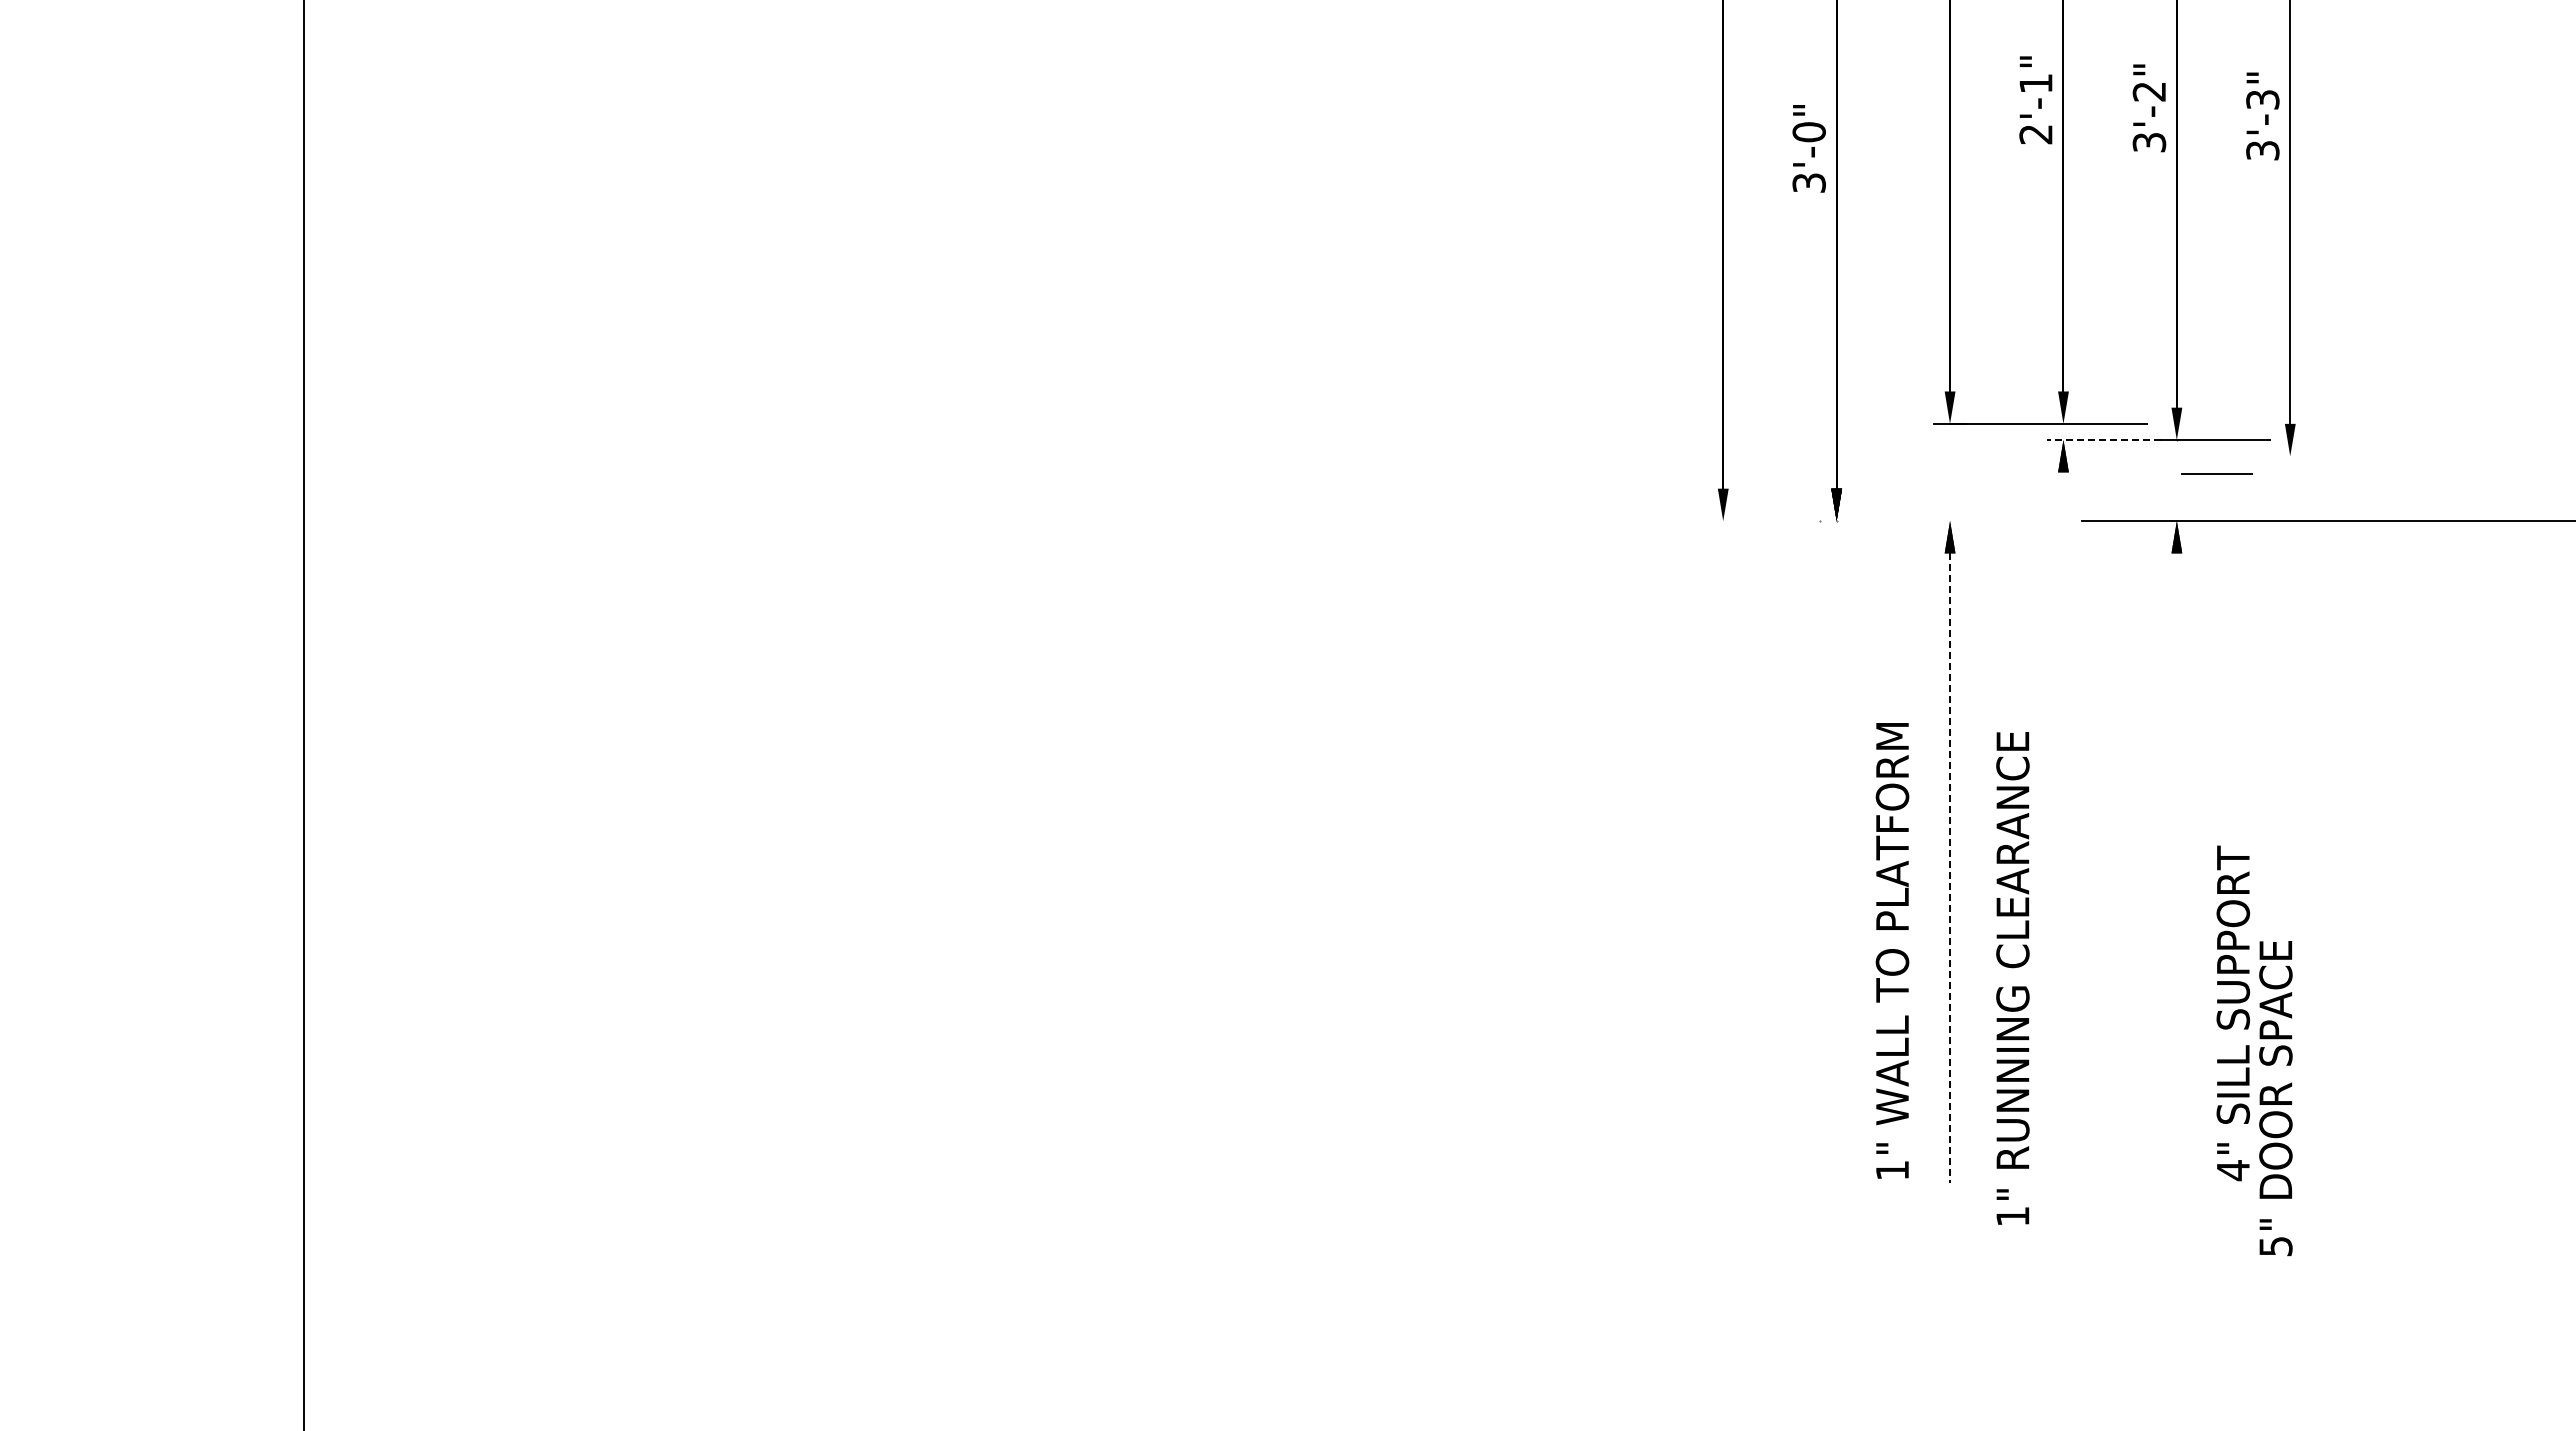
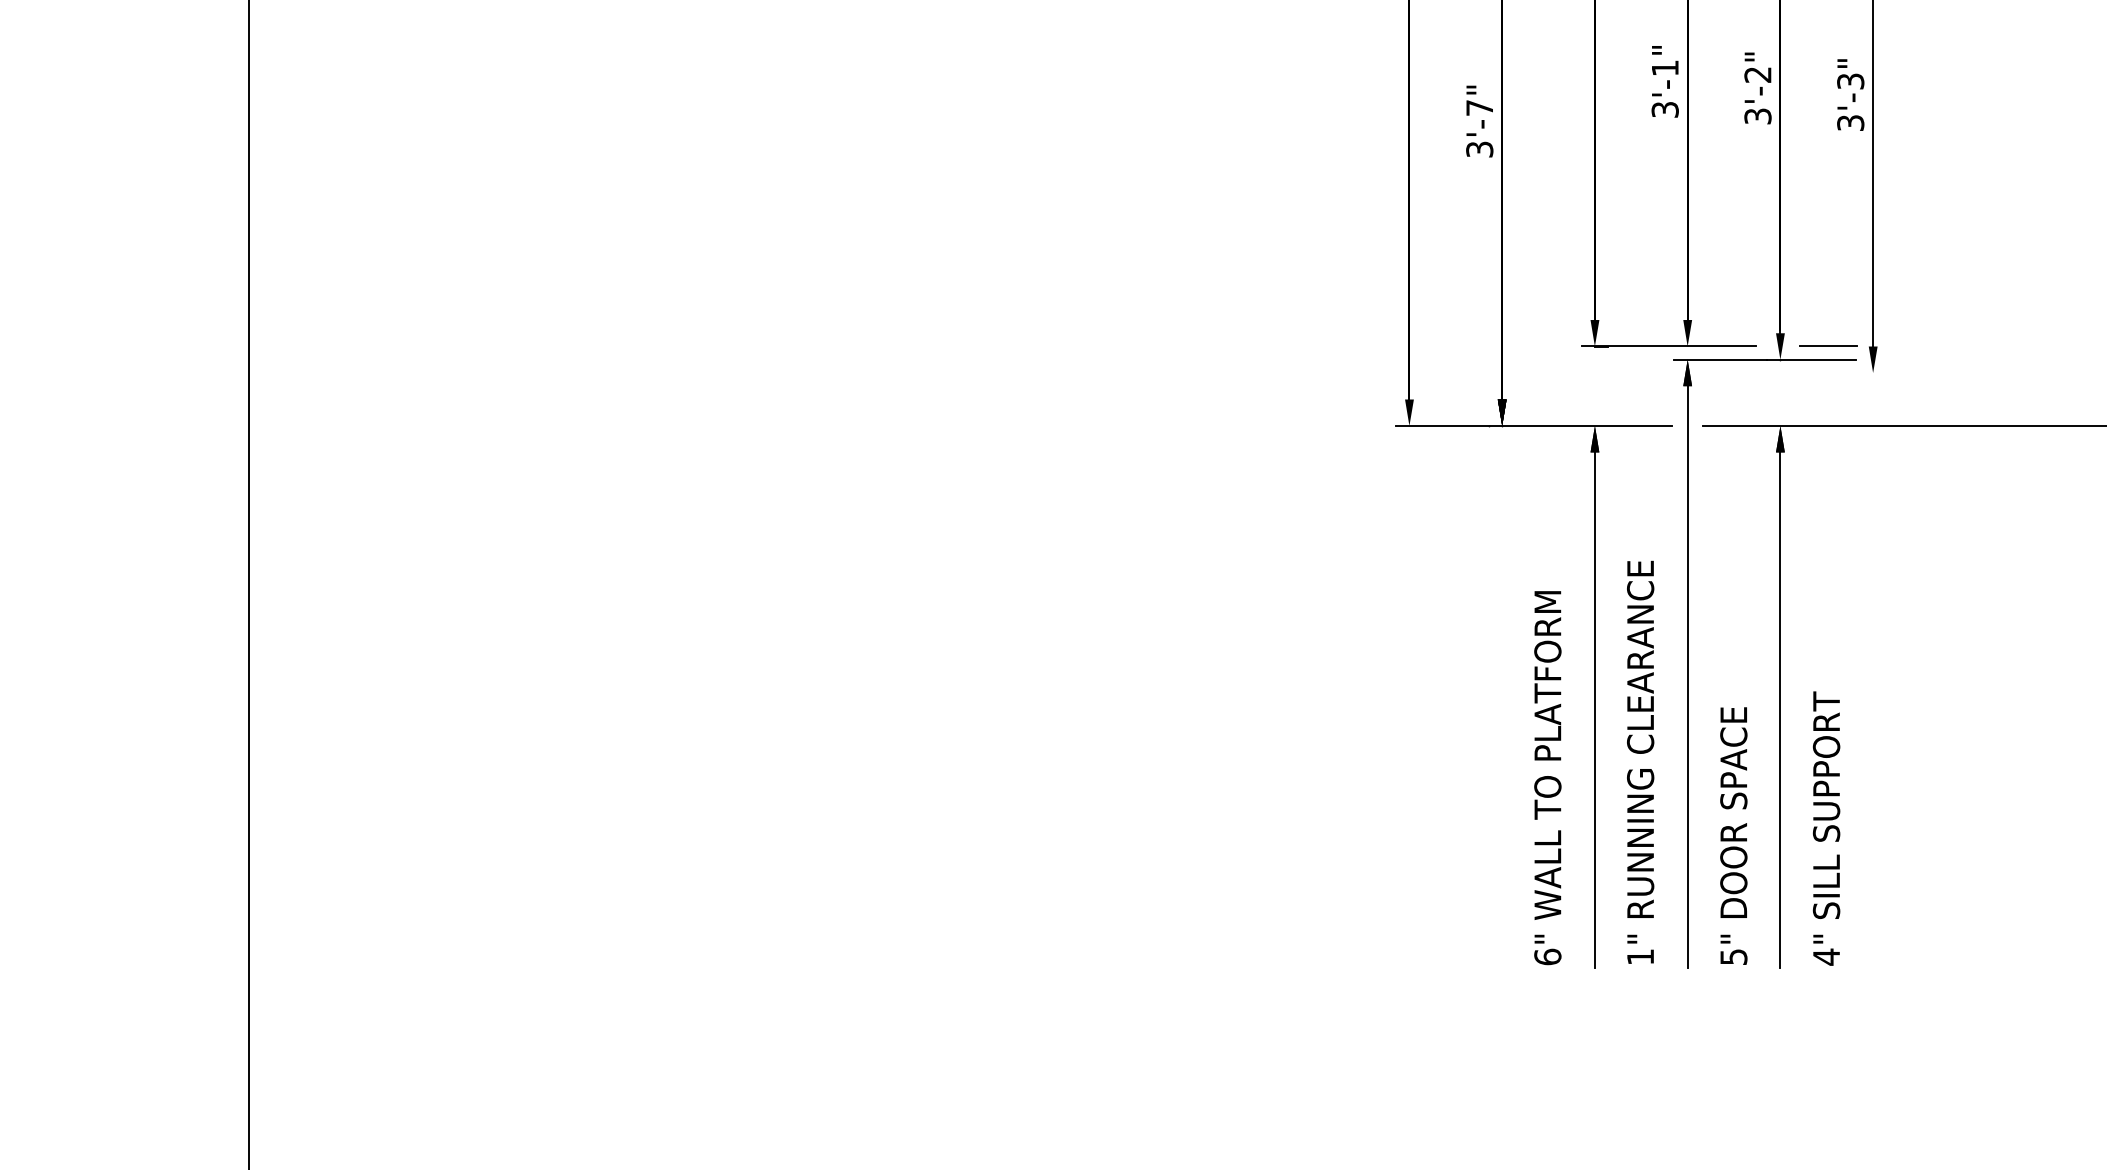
text: (1808, 132) -> (1479, 108), 3'-0" -> 3'-7"
text: (2035, 134) -> (1664, 109), 2'-1" -> 3'-1"
line: (2103, 440) -> (1720, 360), dashed -> solid
line: (2216, 473) -> (1828, 346), moved
line: (1875, 521) -> (1533, 426), added
line: (2063, 827) -> (1687, 676), added
line: (1950, 868) -> (1595, 710), dashed -> solid
line: (2176, 868) -> (1780, 710), added
text: (2012, 978) -> (1640, 762), moved
text: (2275, 1098) -> (1733, 836), moved
text: (1892, 1170) -> (1547, 957), 1" -> 6"

